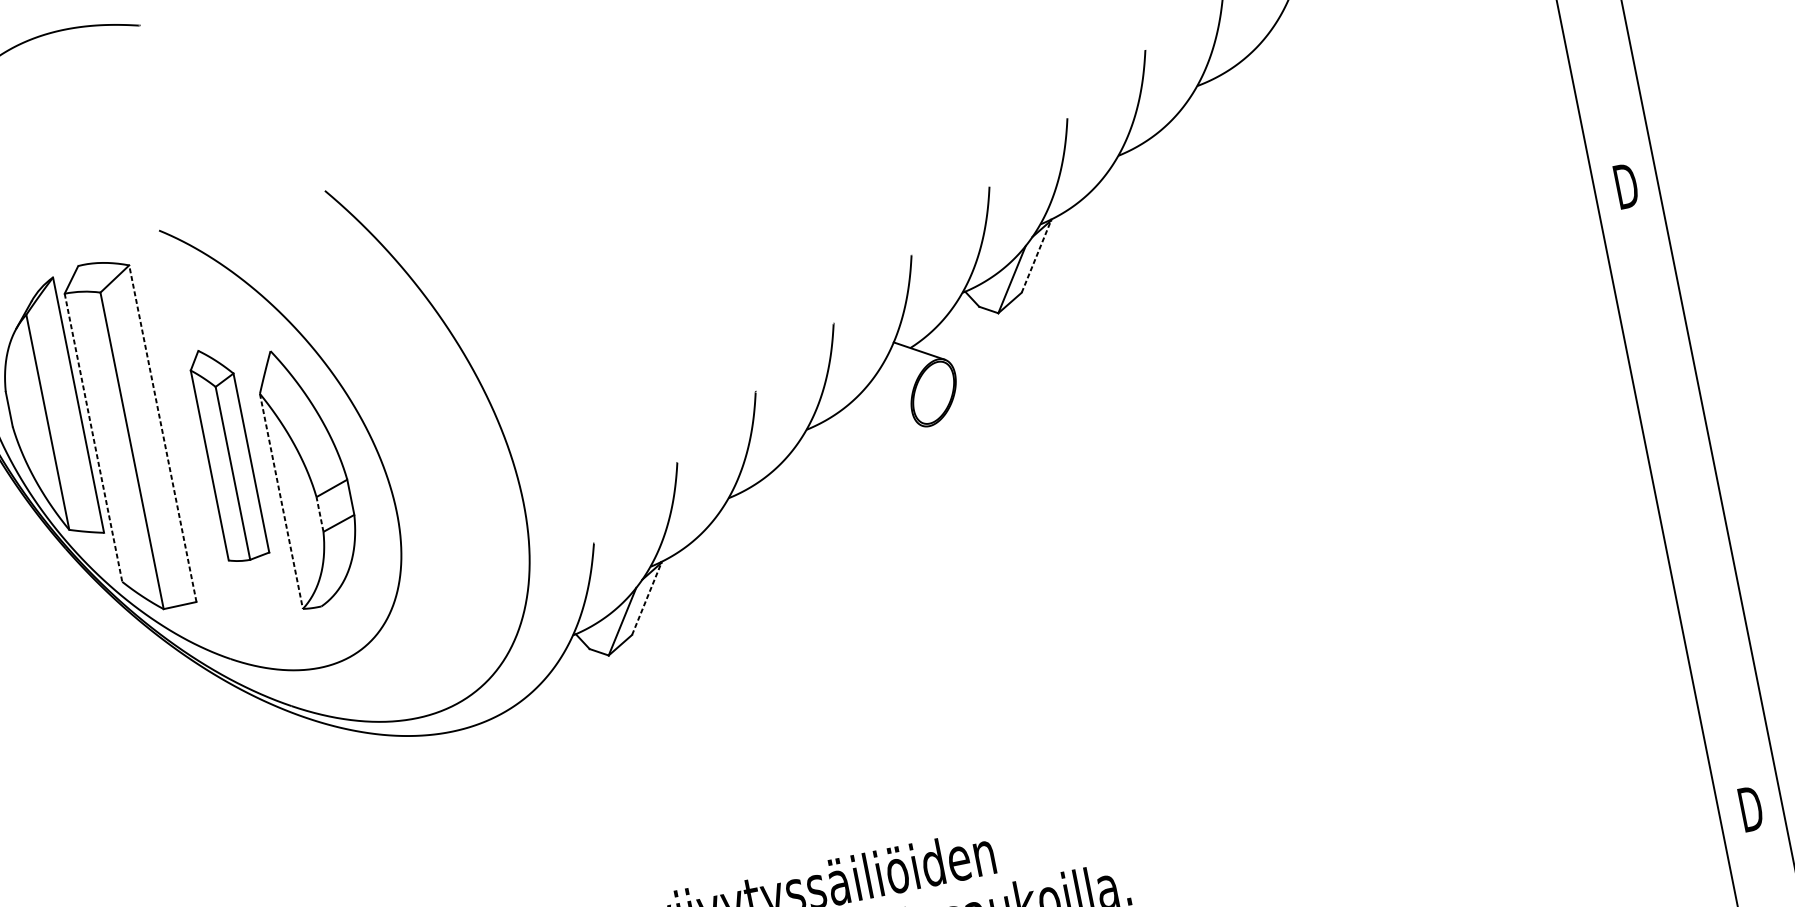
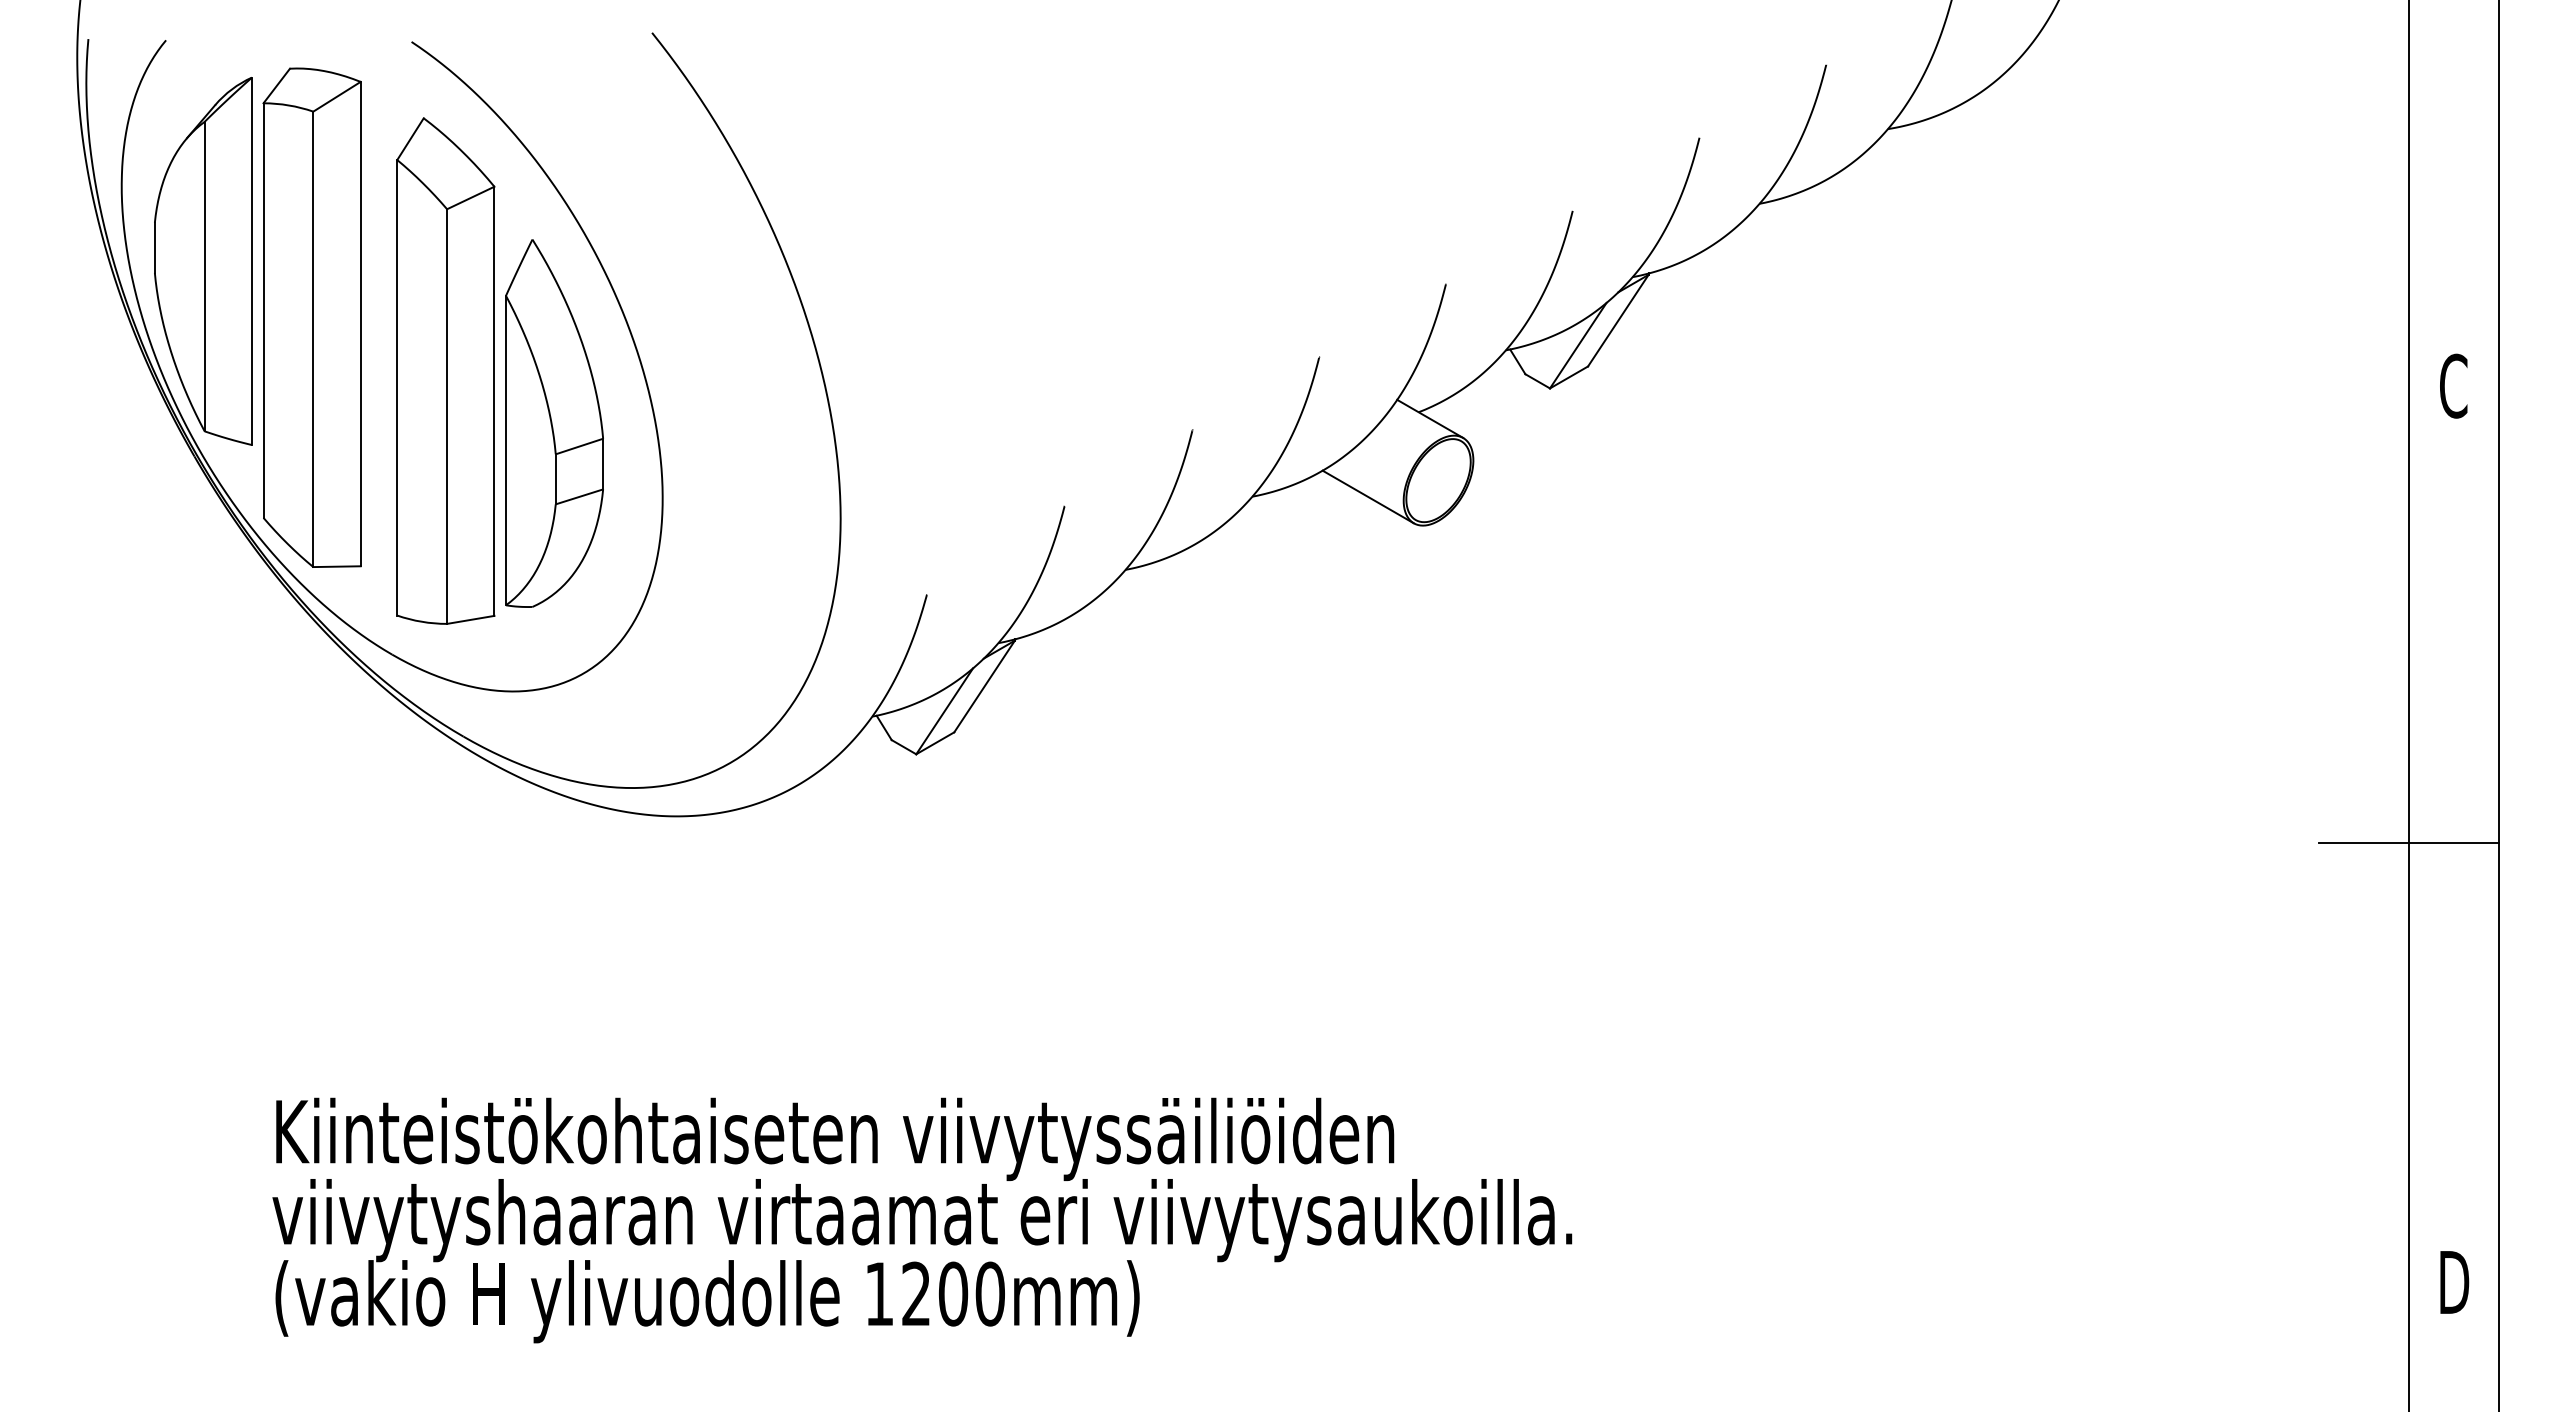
text: (1626, 185) -> (2454, 385), D -> C
line: (1036, 256) -> (1618, 320), dashed -> solid
line: (886, 413) -> (1367, 496), added
line: (162, 433) -> (360, 323), dashed -> solid
line: (93, 438) -> (263, 311), dashed -> solid
part: (228, 454) -> (445, 370), size x1.67
line: (281, 501) -> (506, 450), dashed -> solid
line: (1658, 510) -> (2408, 843), added
line: (319, 513) -> (555, 478), dashed -> solid
line: (646, 598) -> (984, 686), dashed -> solid

